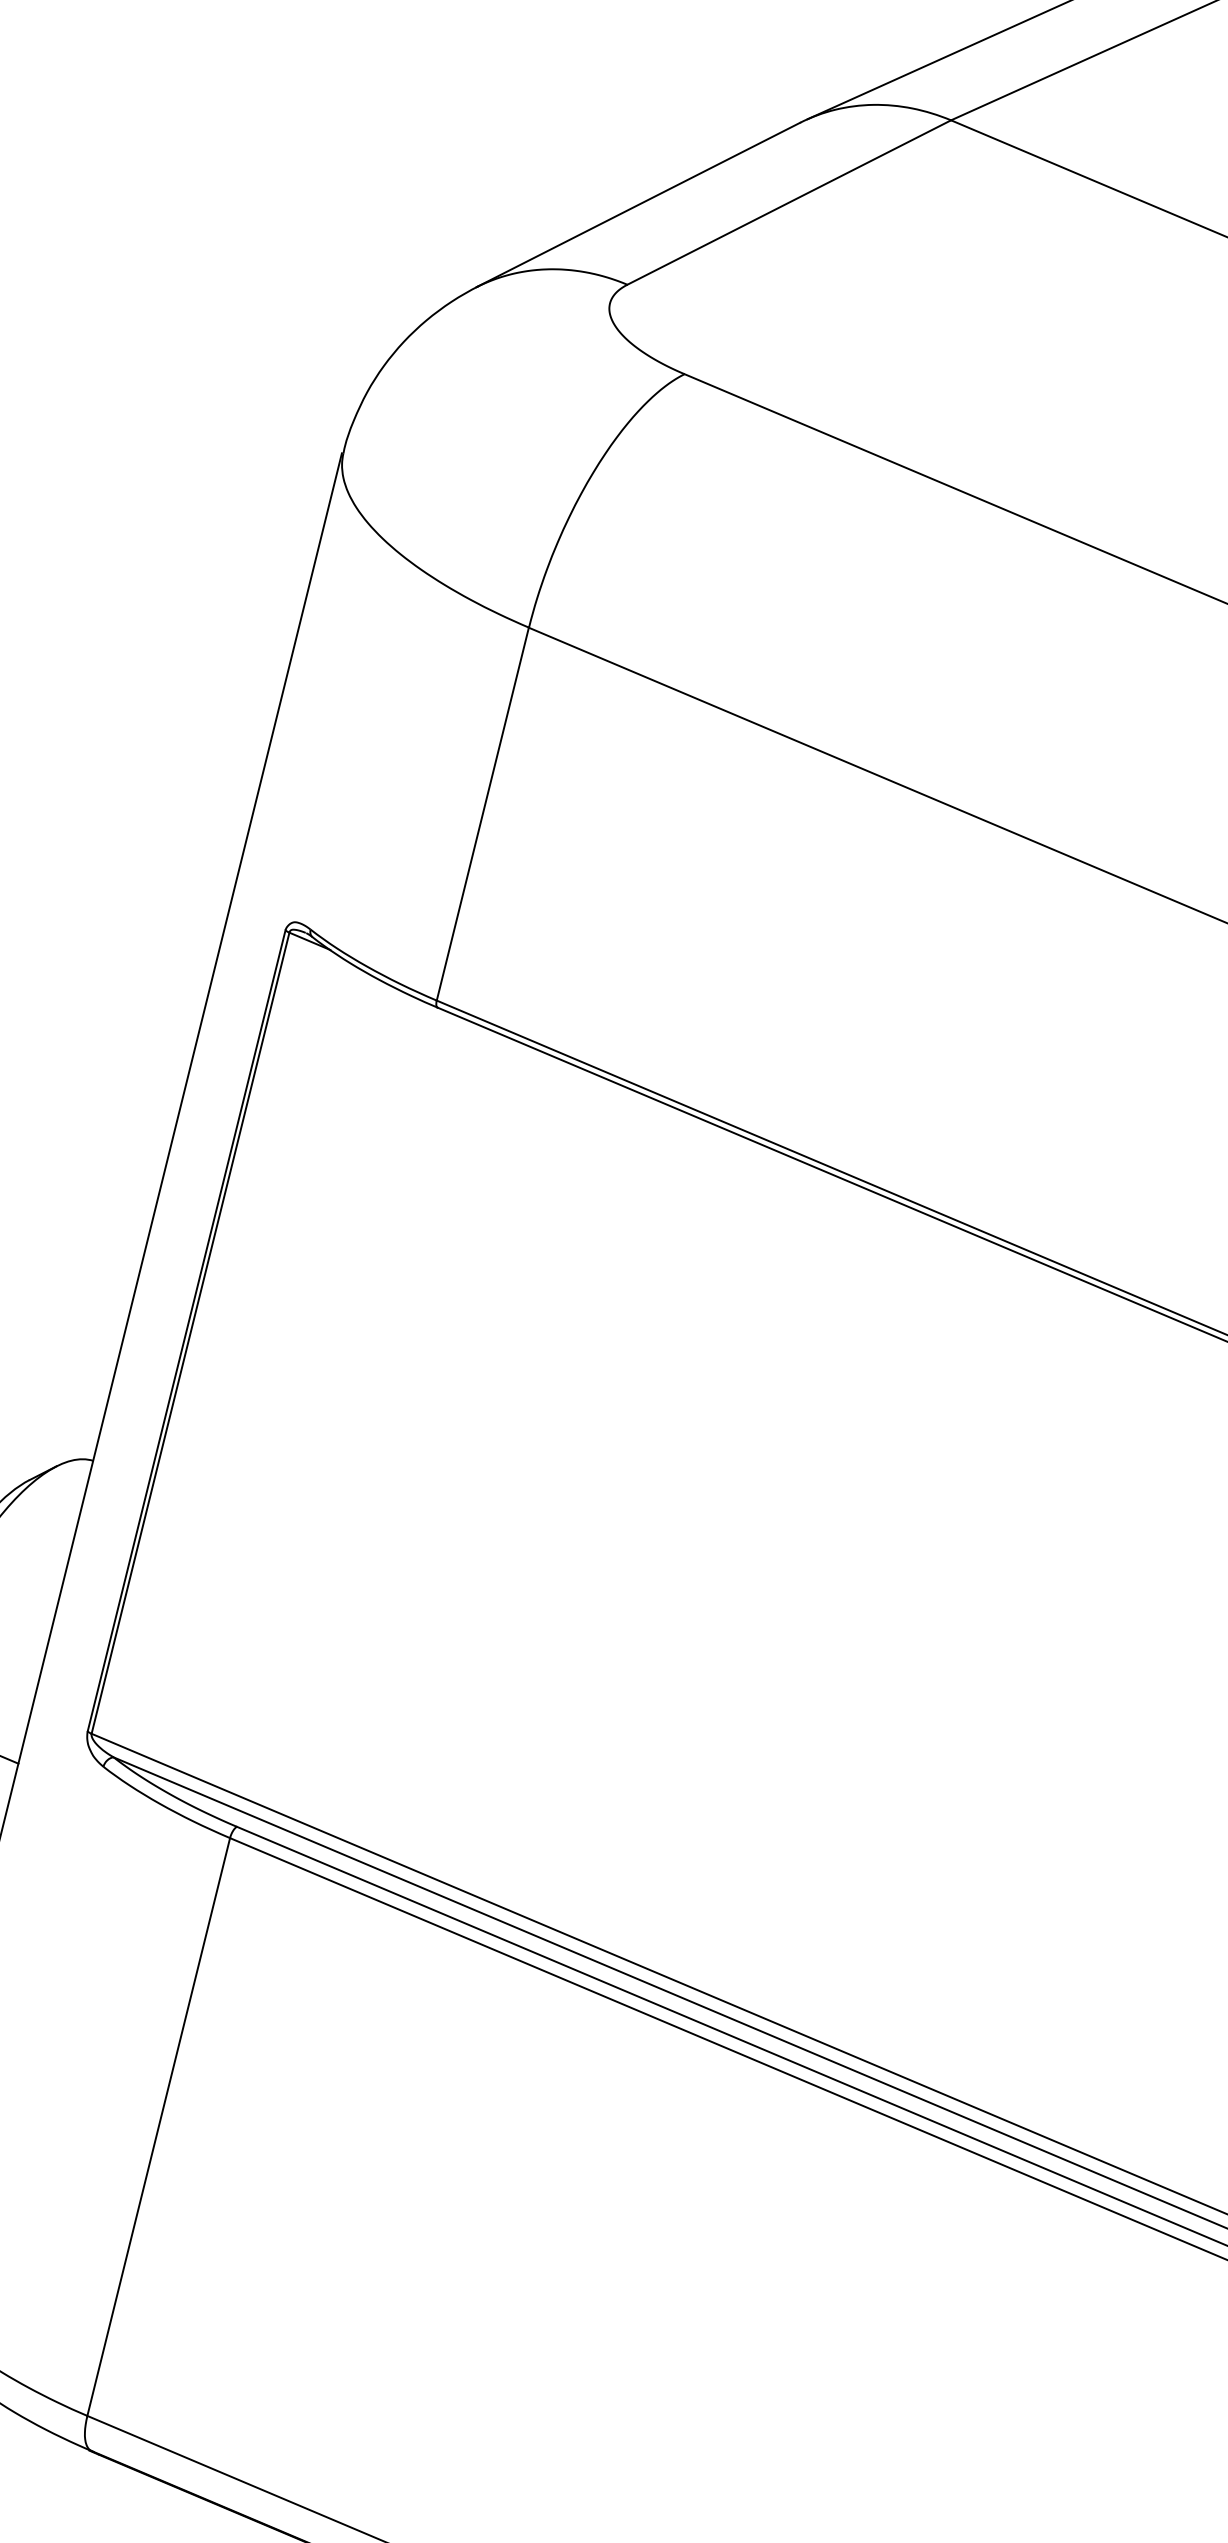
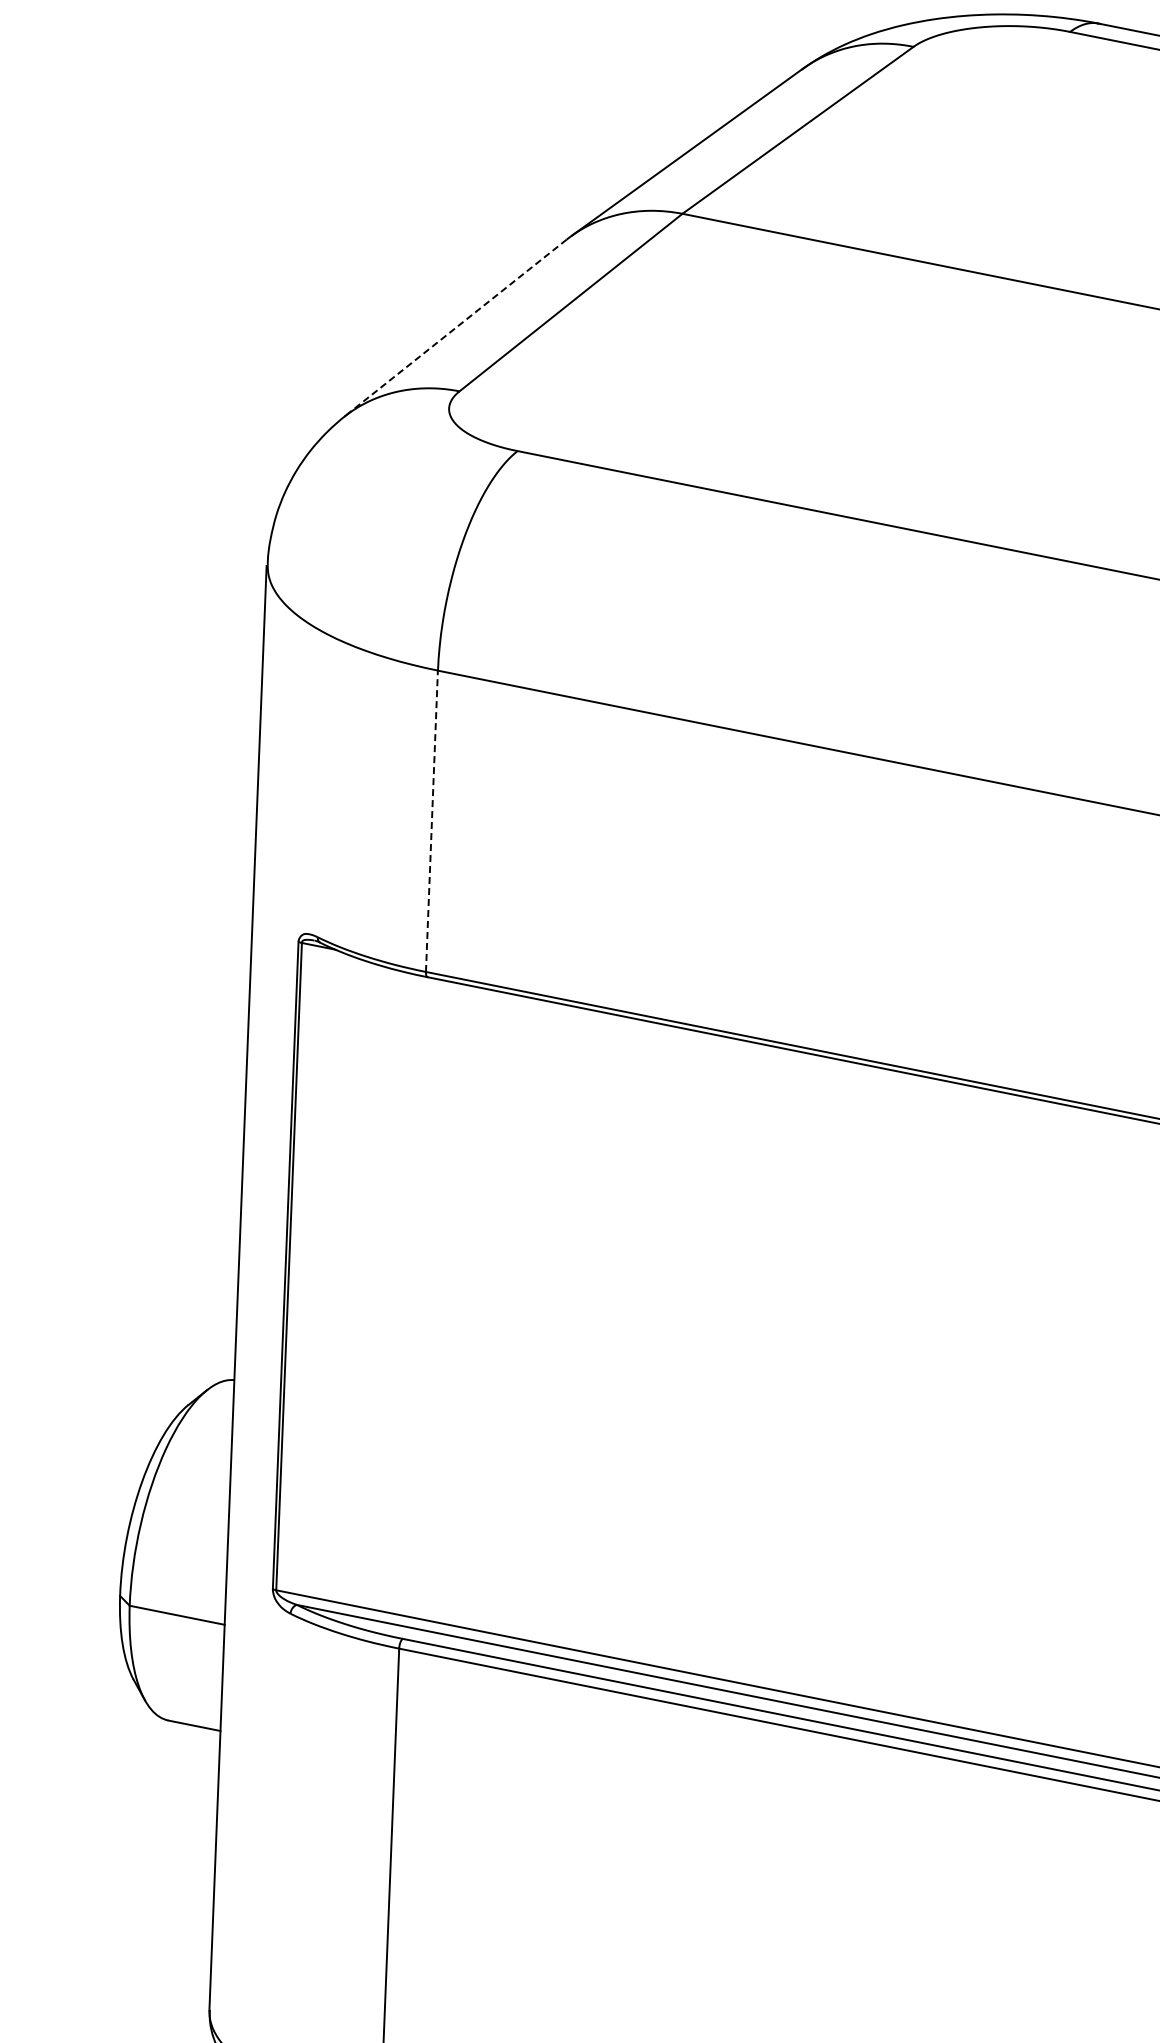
line: (637, 205) -> (454, 328), solid -> dashed
line: (482, 814) -> (431, 821), solid -> dashed

